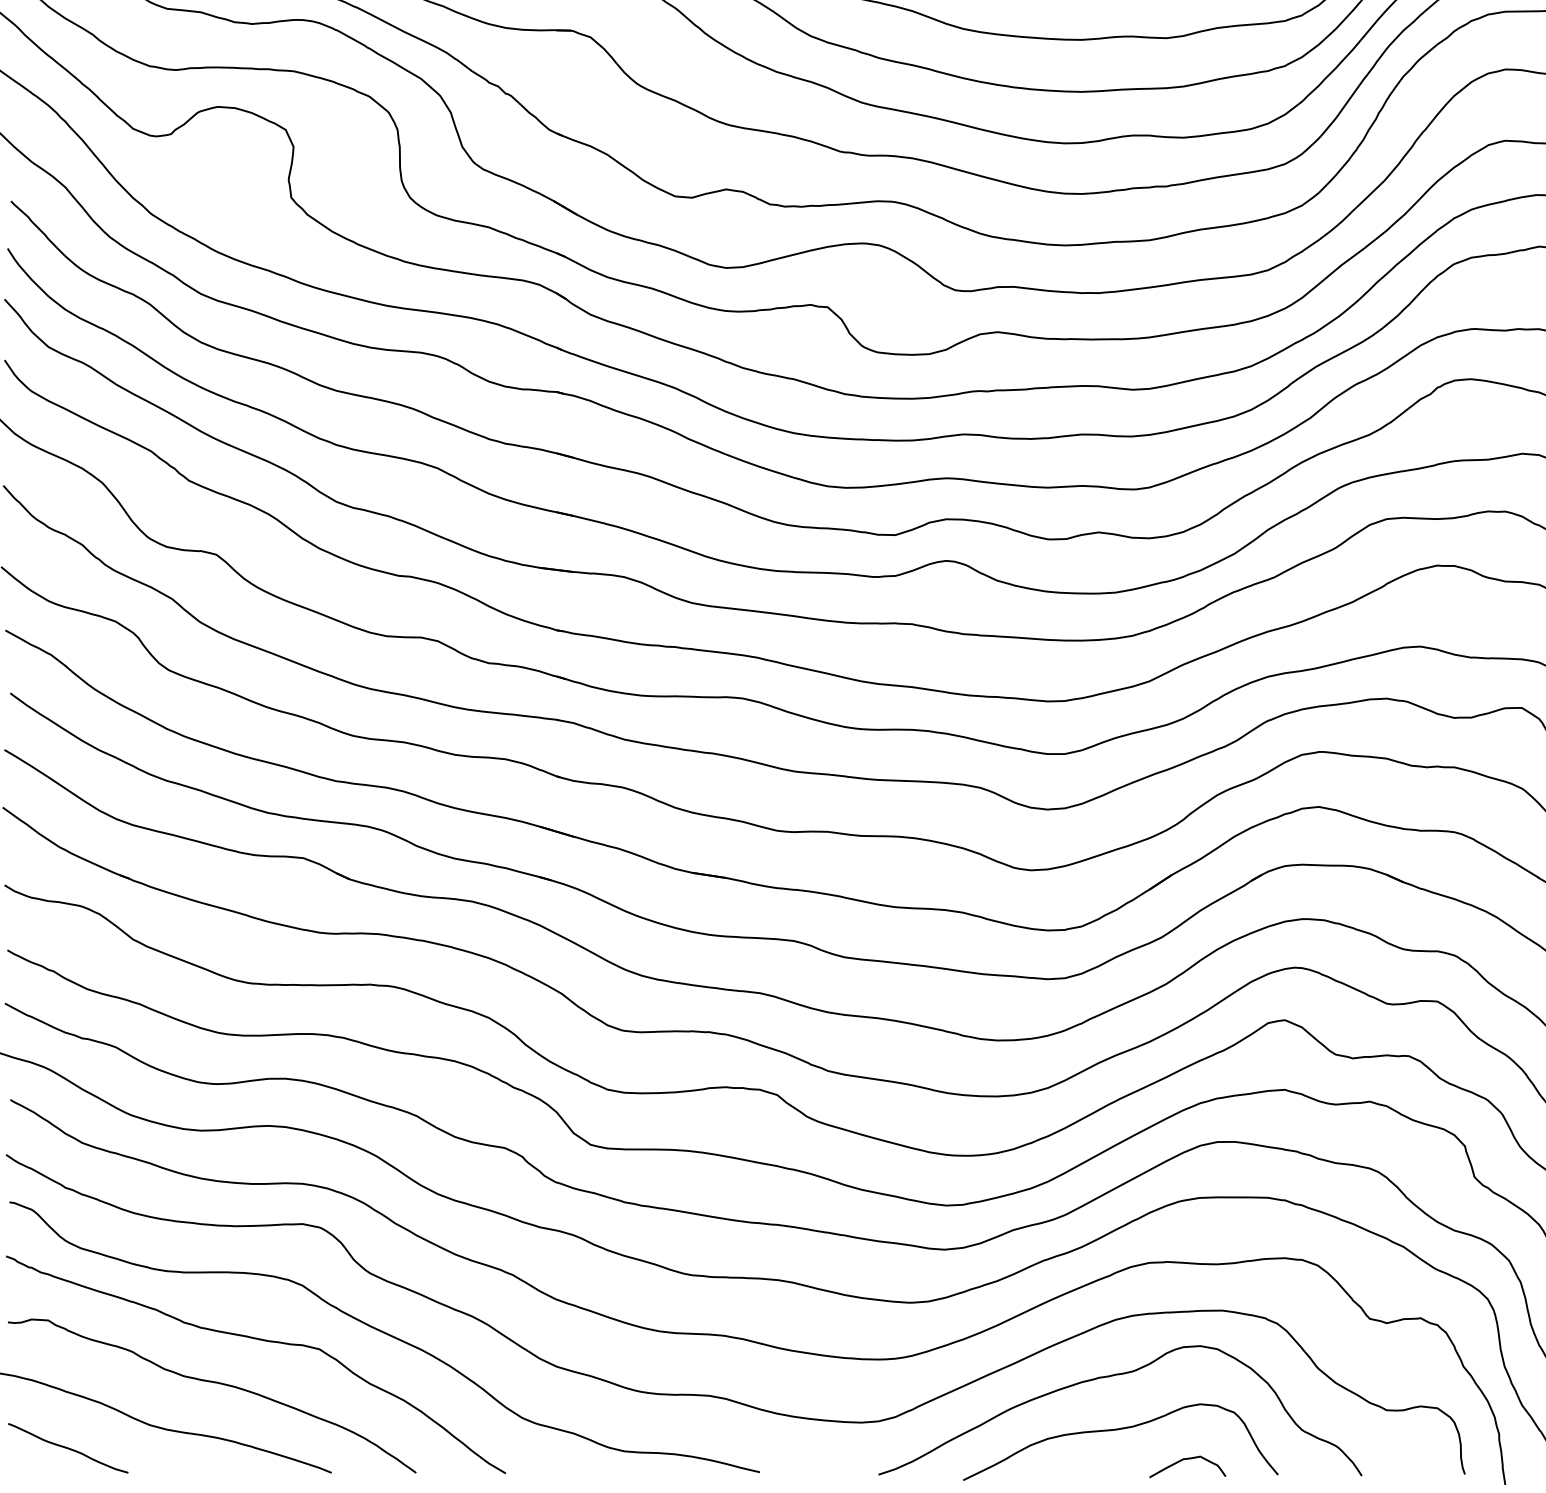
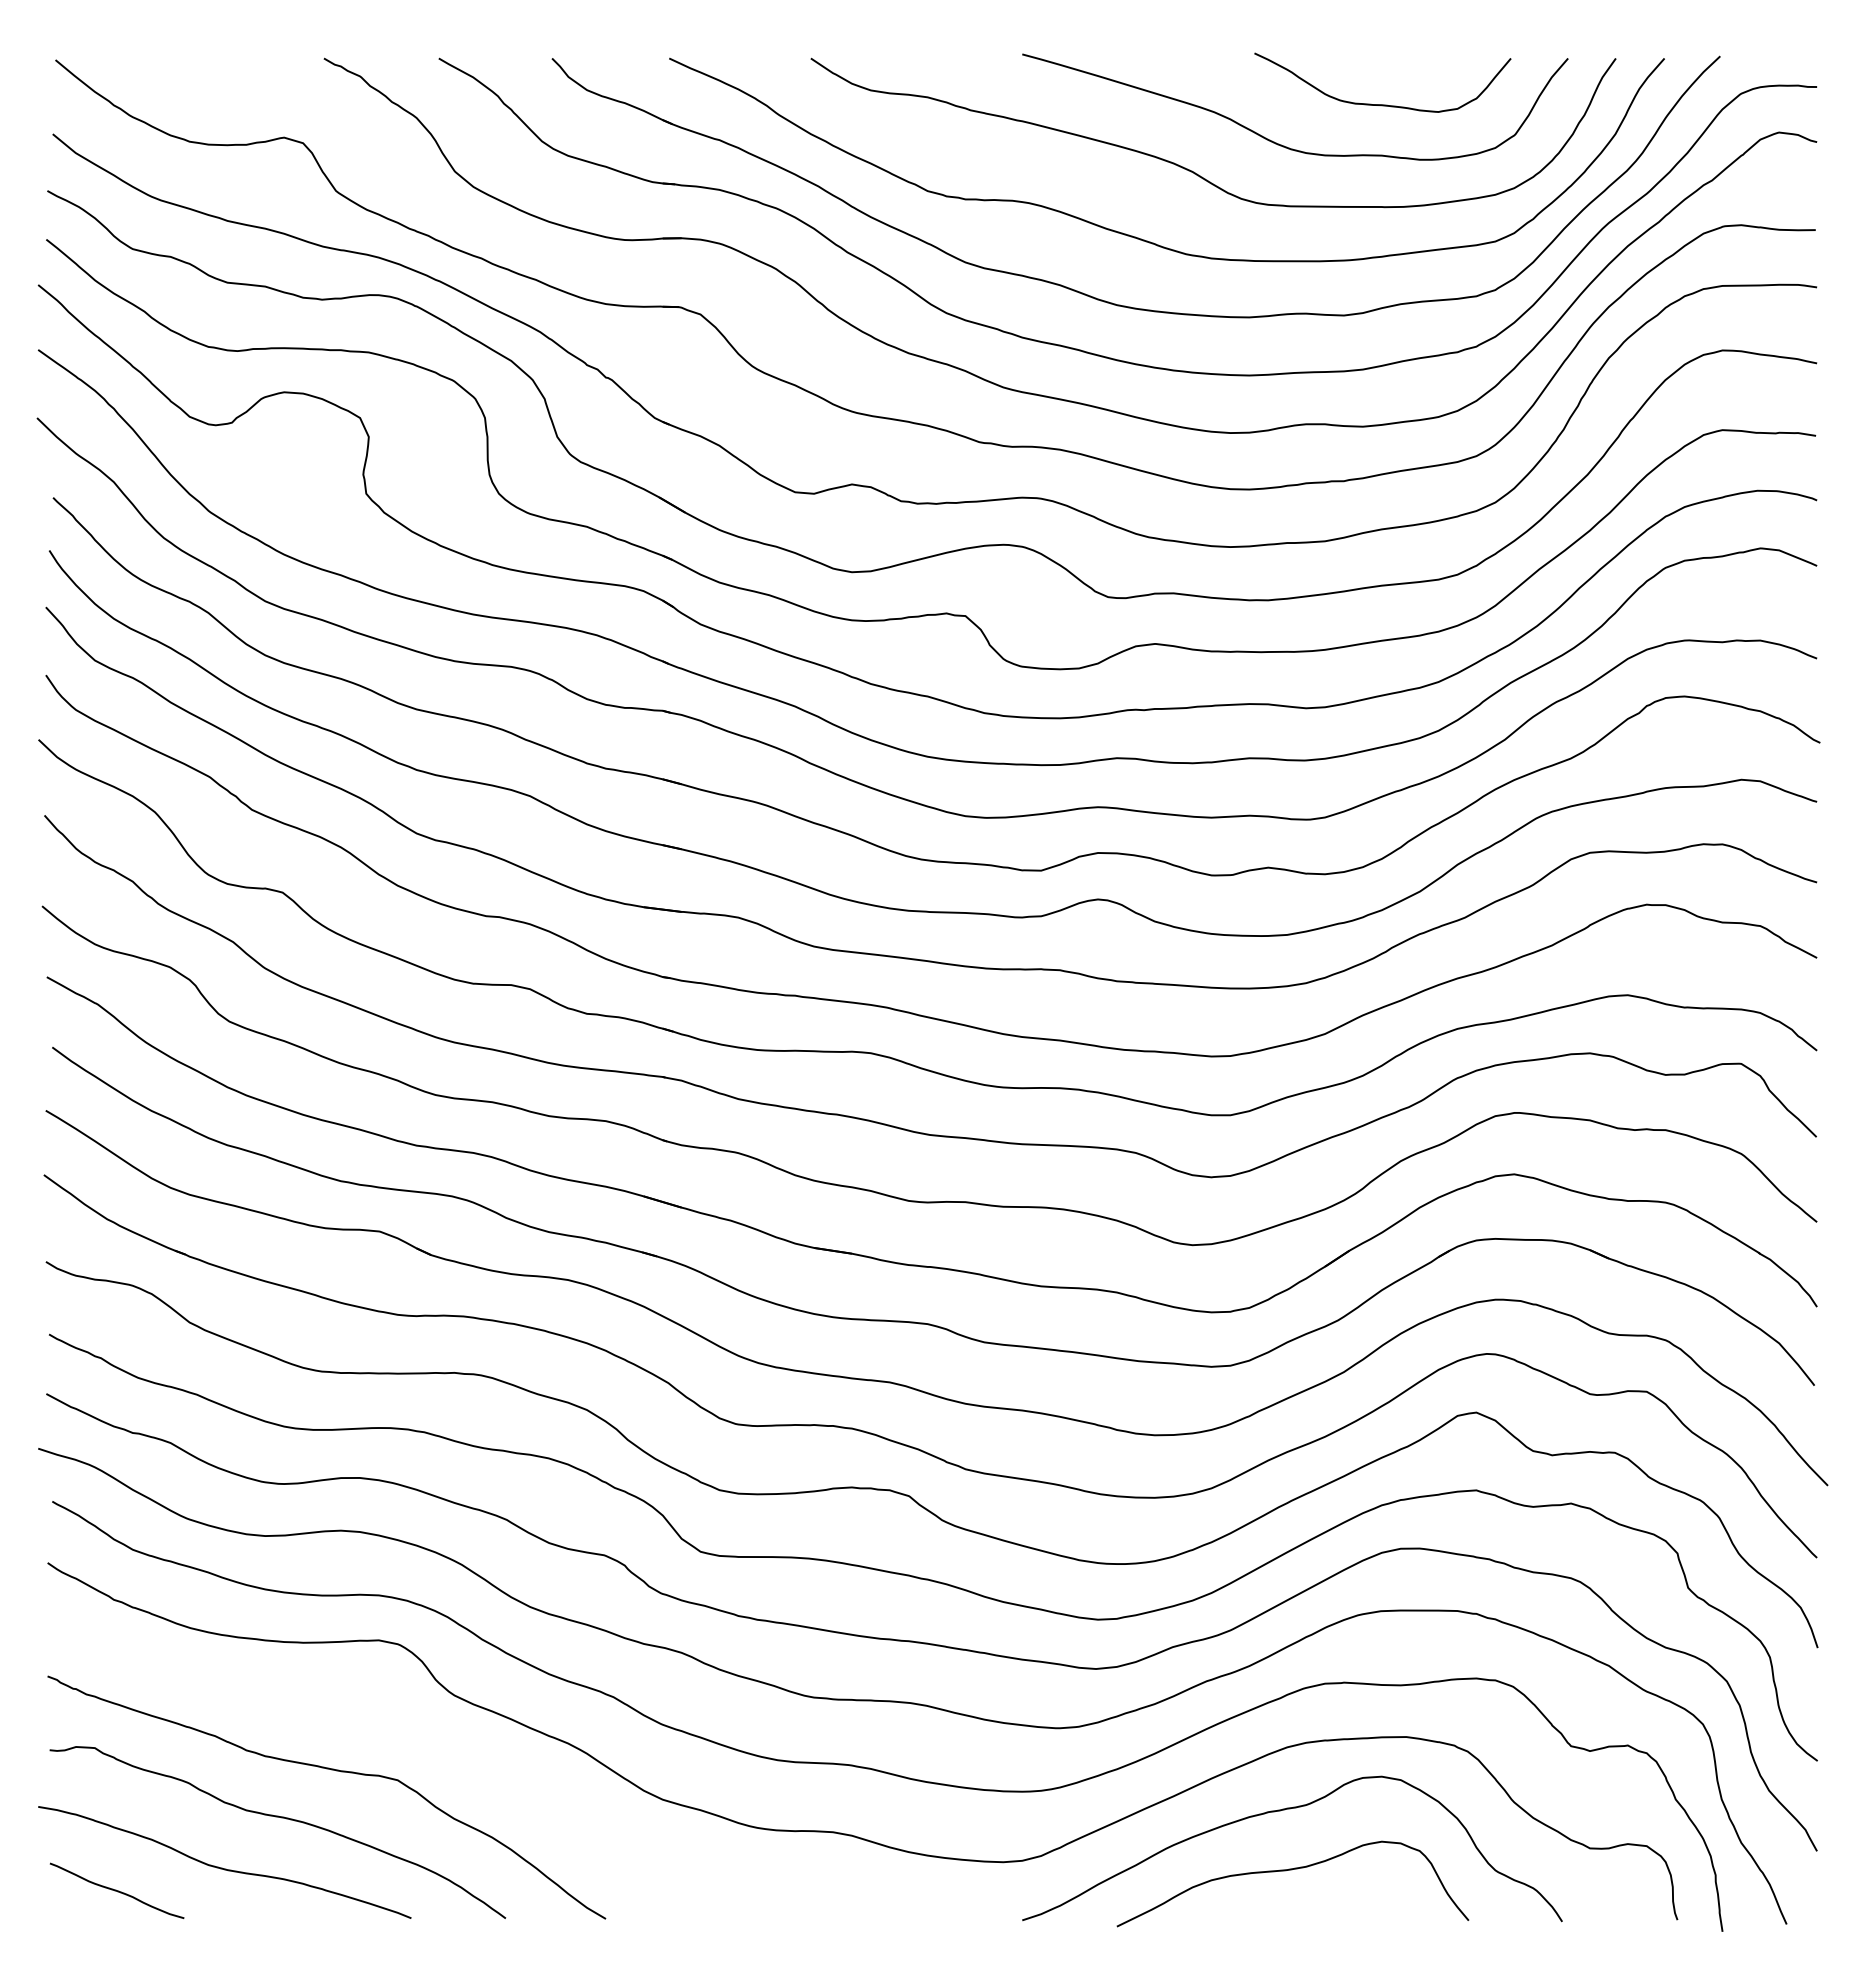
curve: (385, 1334) -> (471, 1763), removed
curve: (1187, 1459) -> (1367, 1903), removed

